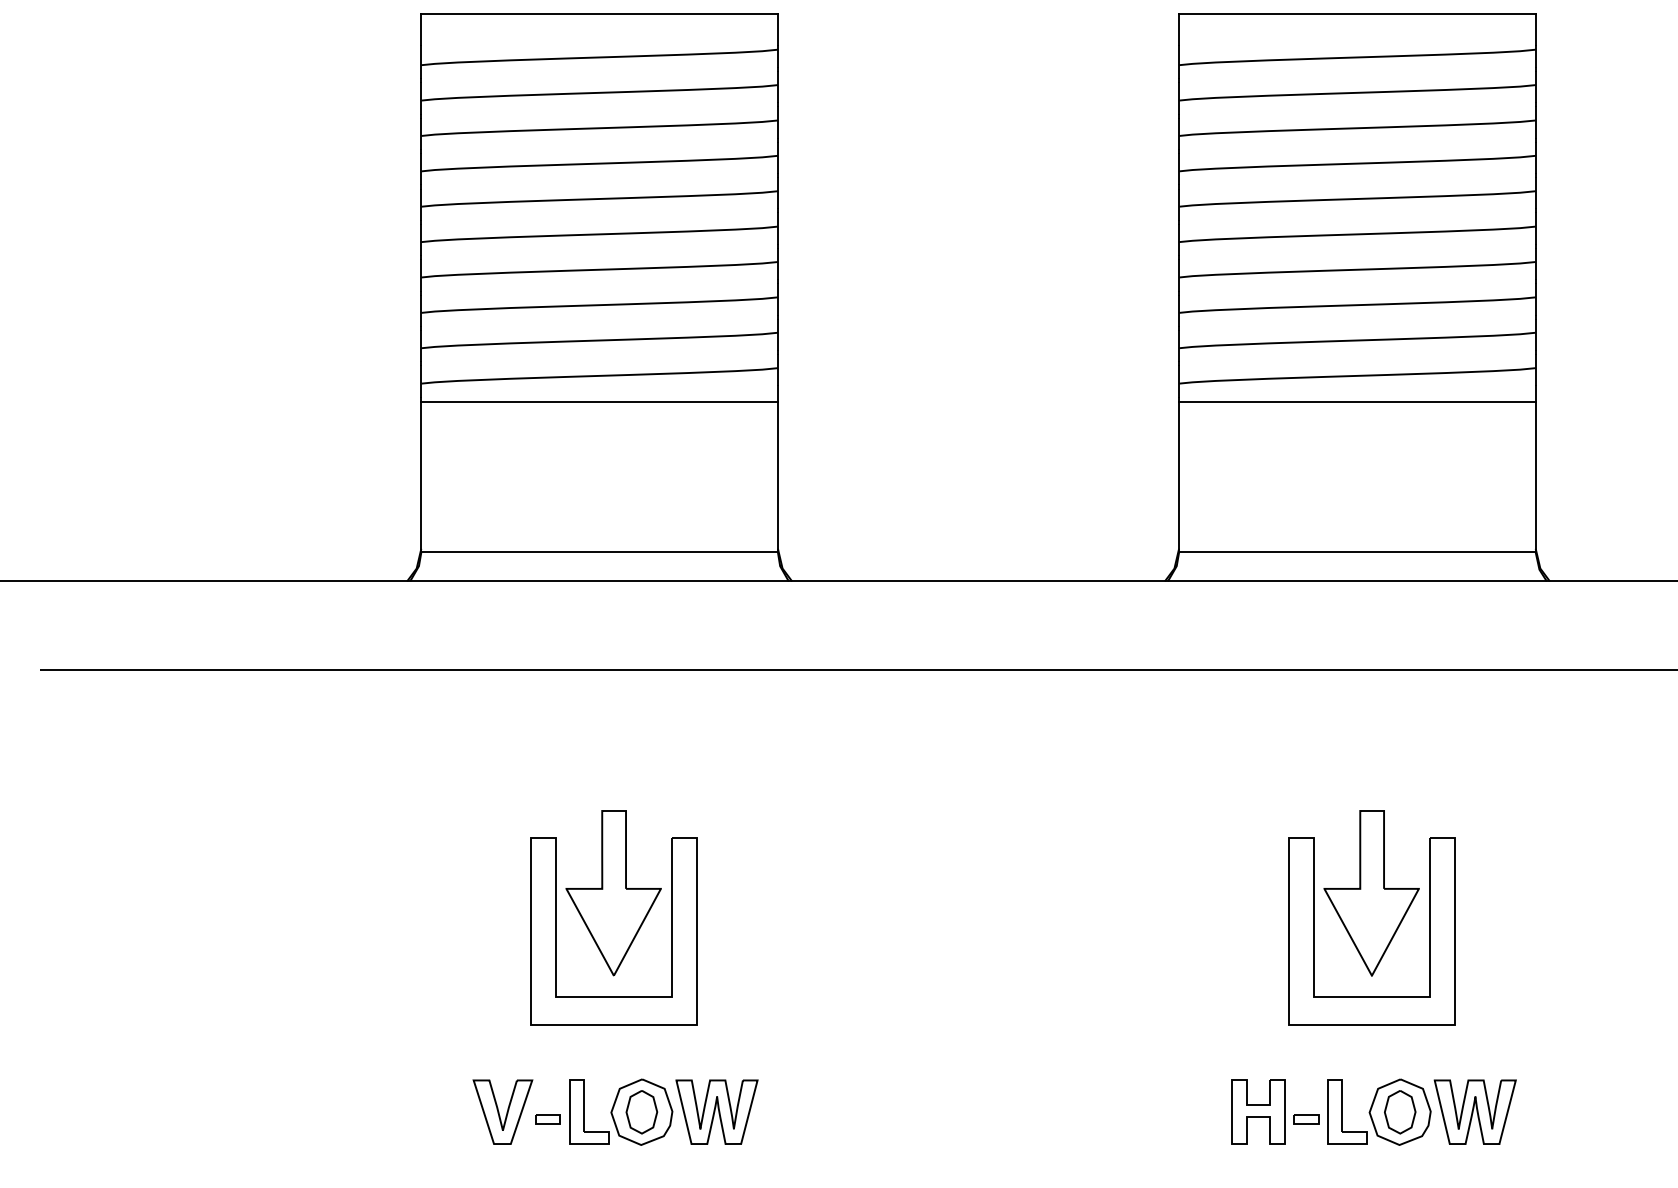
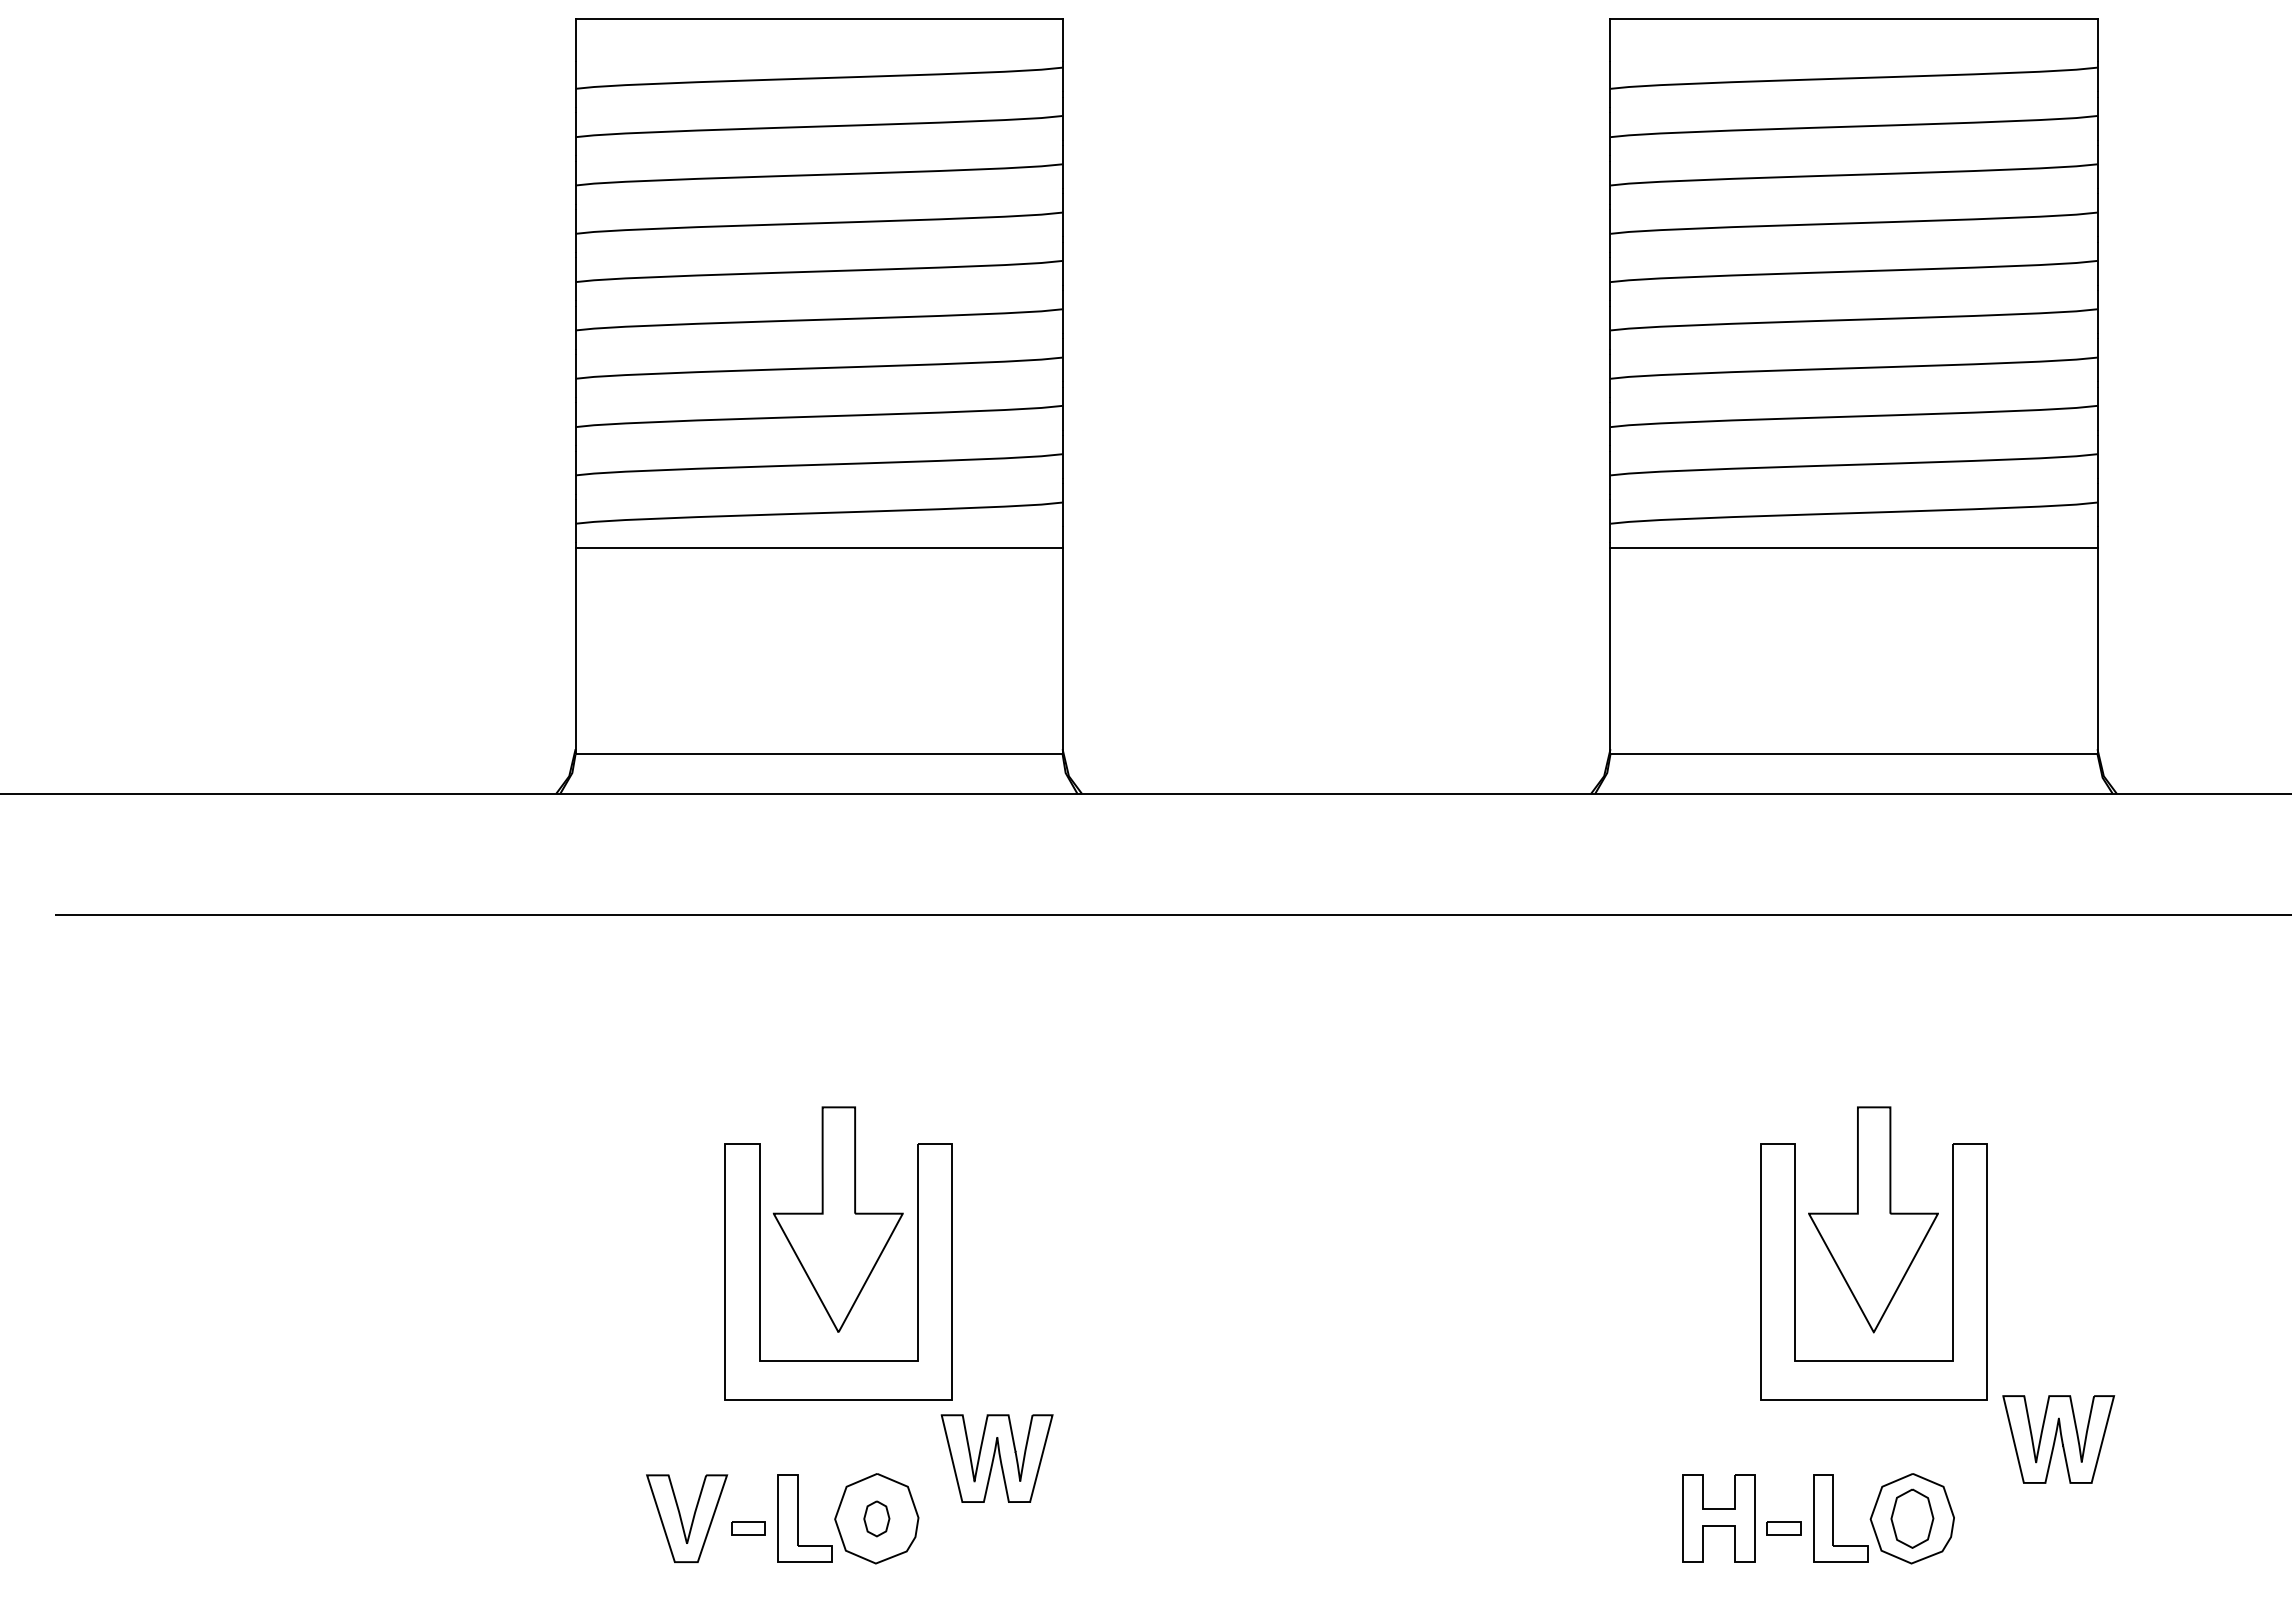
part: (716, 1111) -> (996, 1457), moved
part: (1474, 1111) -> (2057, 1438), moved
part: (641, 1112) -> (876, 1519), size x0.6

